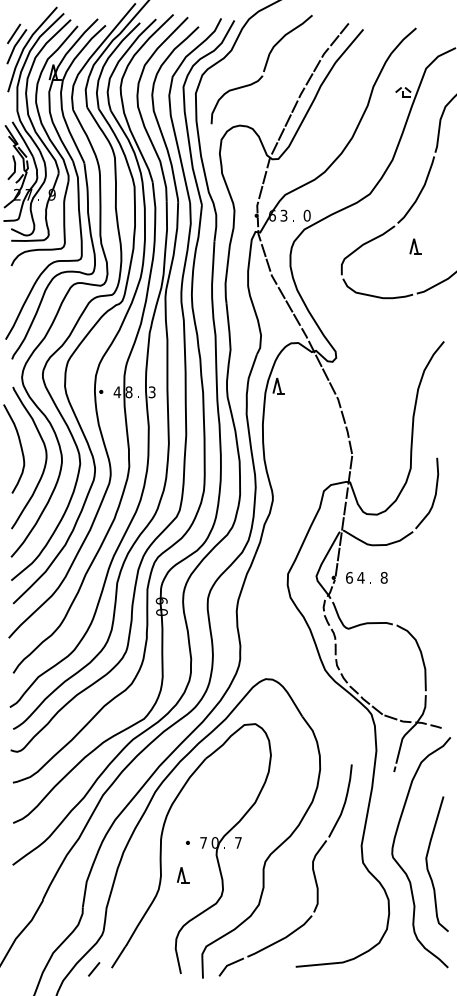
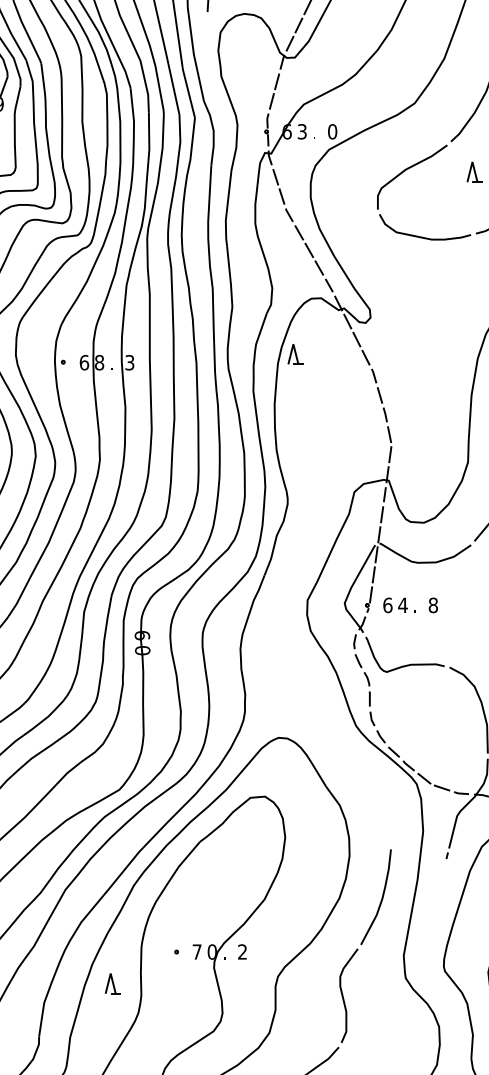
text: (116, 392) -> (83, 362), 4 -> 6
text: (238, 842) -> (242, 951), 7 -> 2
part: (183, 875) -> (113, 984), moved

